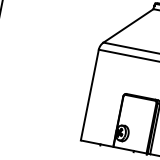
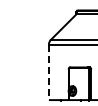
line: (89, 95) -> (48, 72), solid -> dashed

